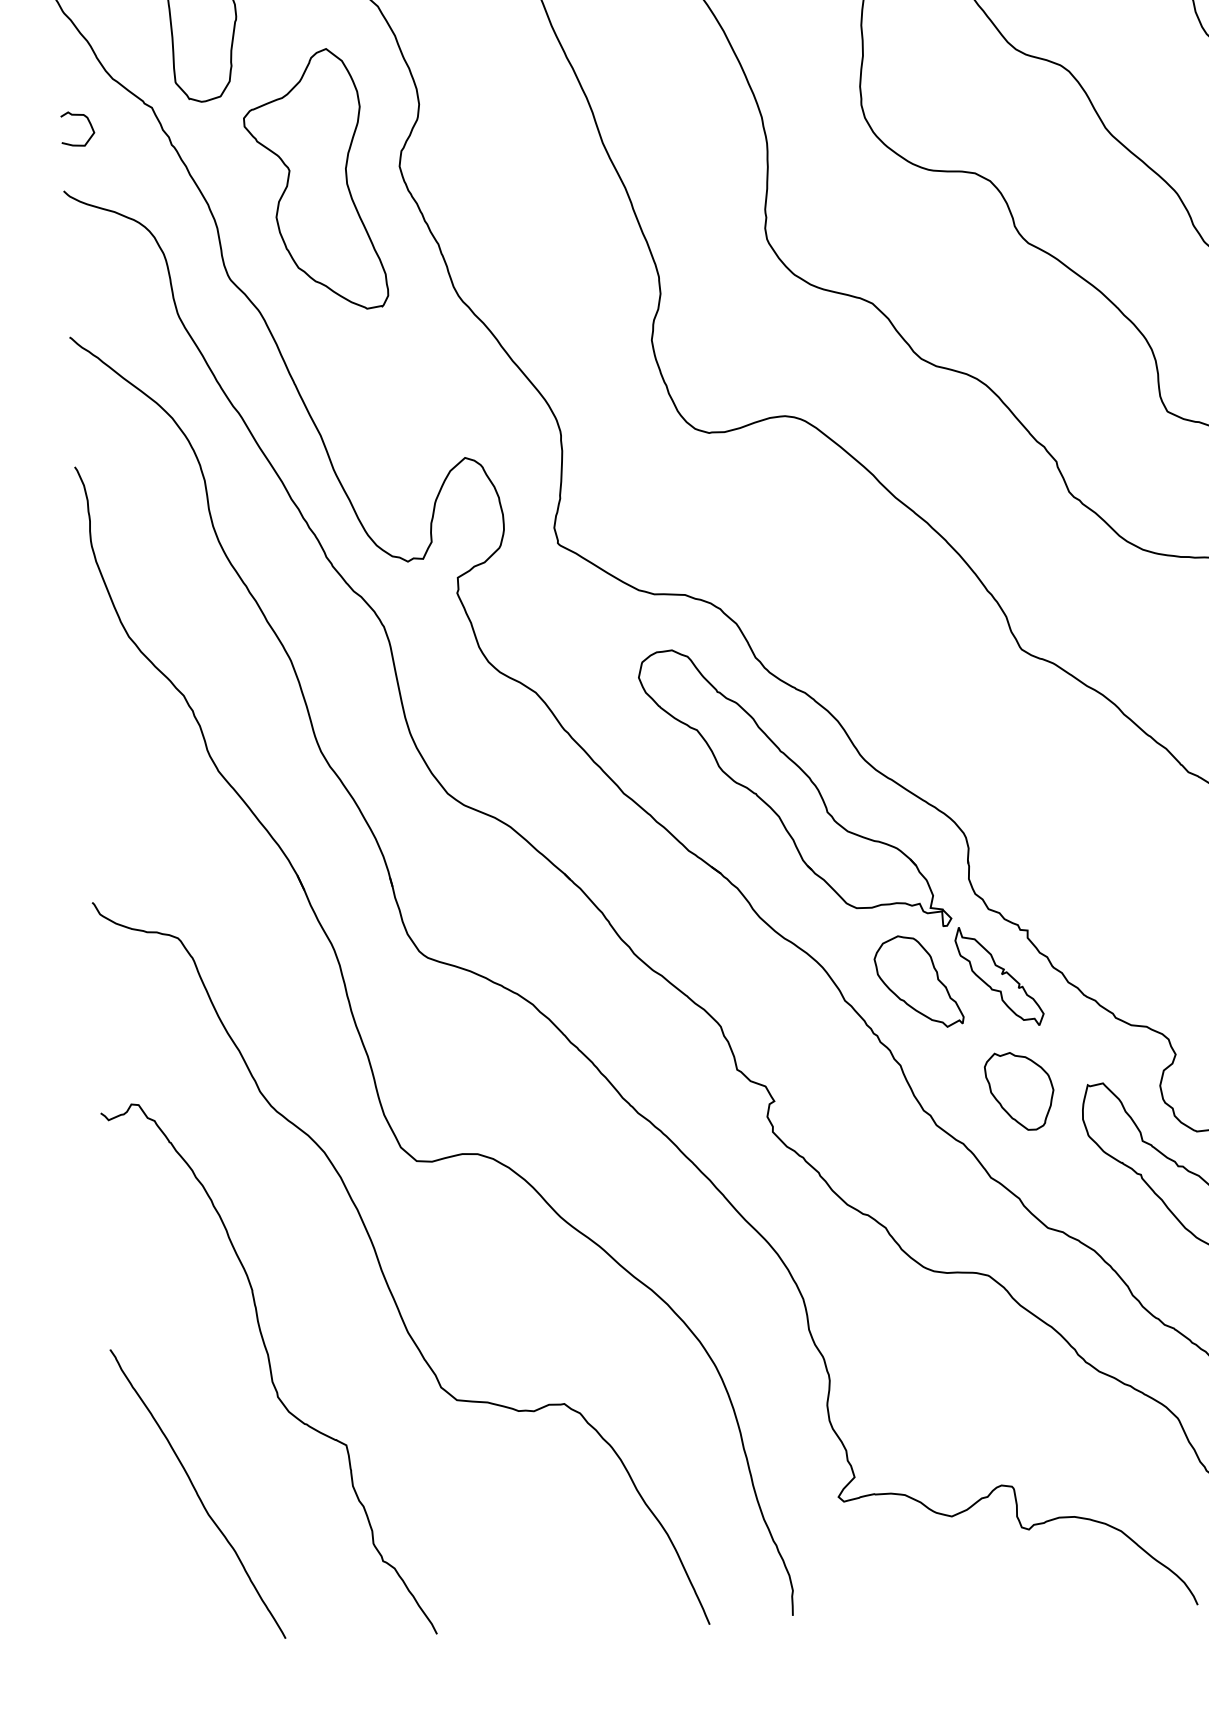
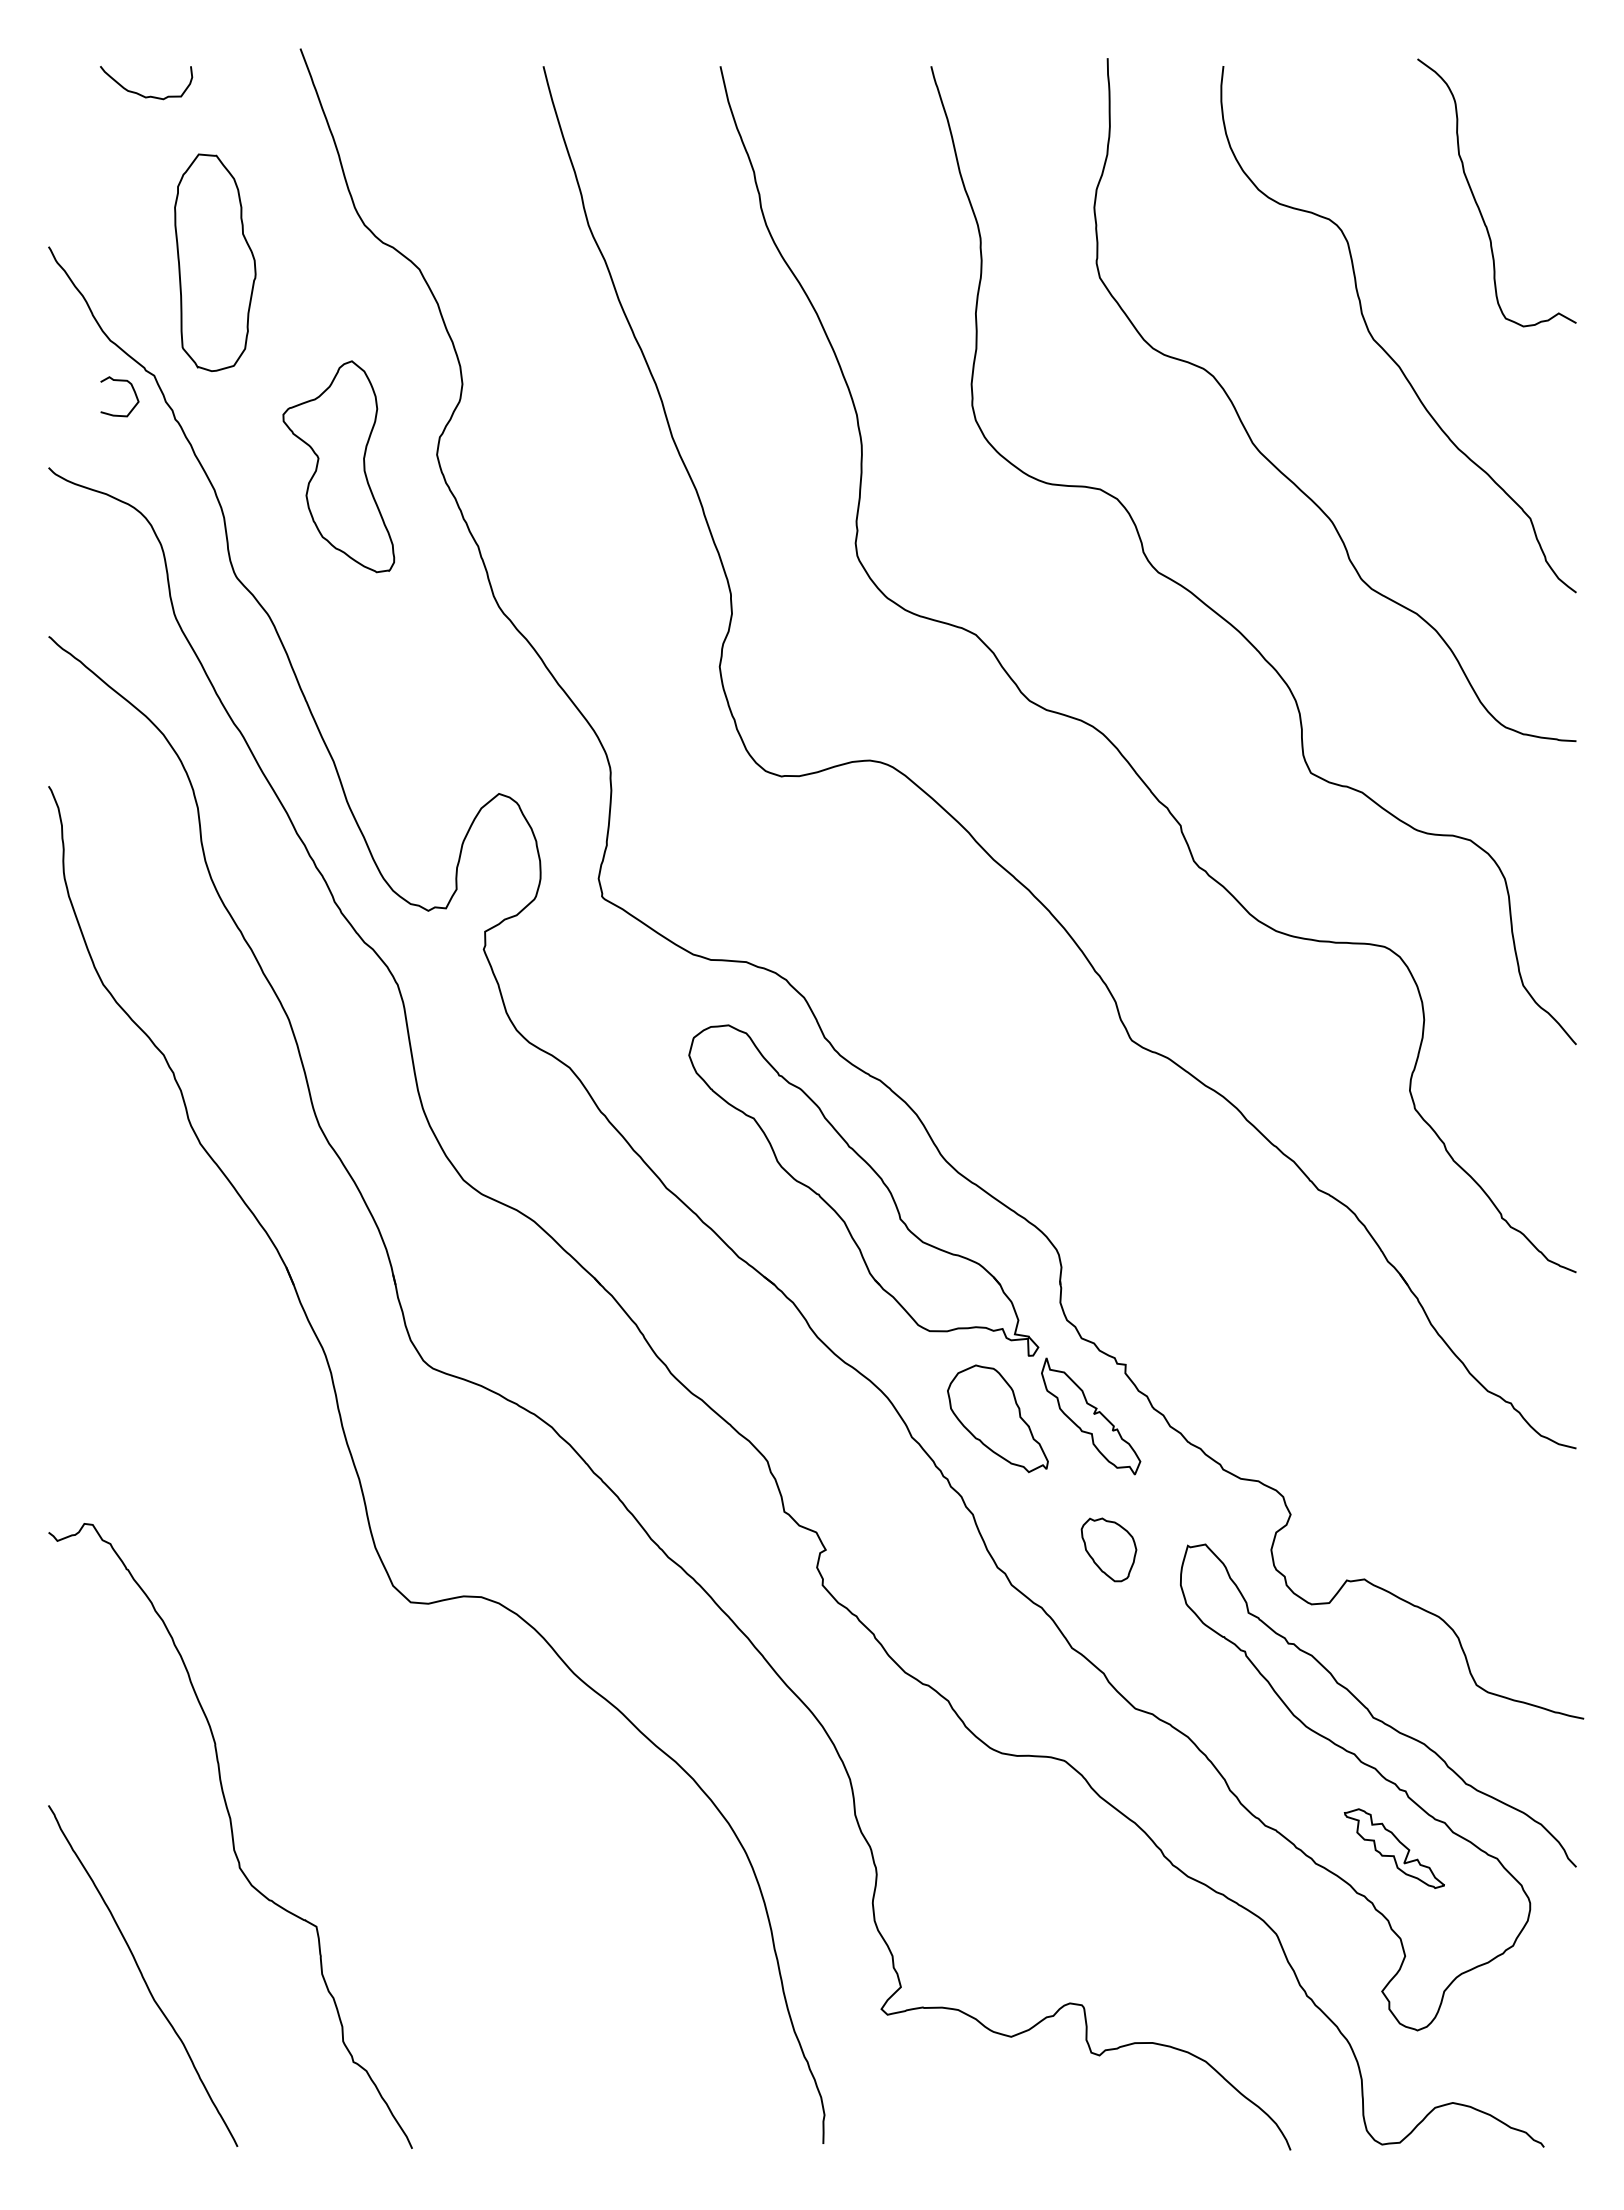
curve: (88, 122) -> (132, 389), moved
part: (314, 179) -> (338, 466), size x0.7
part: (1019, 1091) -> (1108, 1549), size x0.7
curve: (382, 1270) -> (366, 1726), removed

